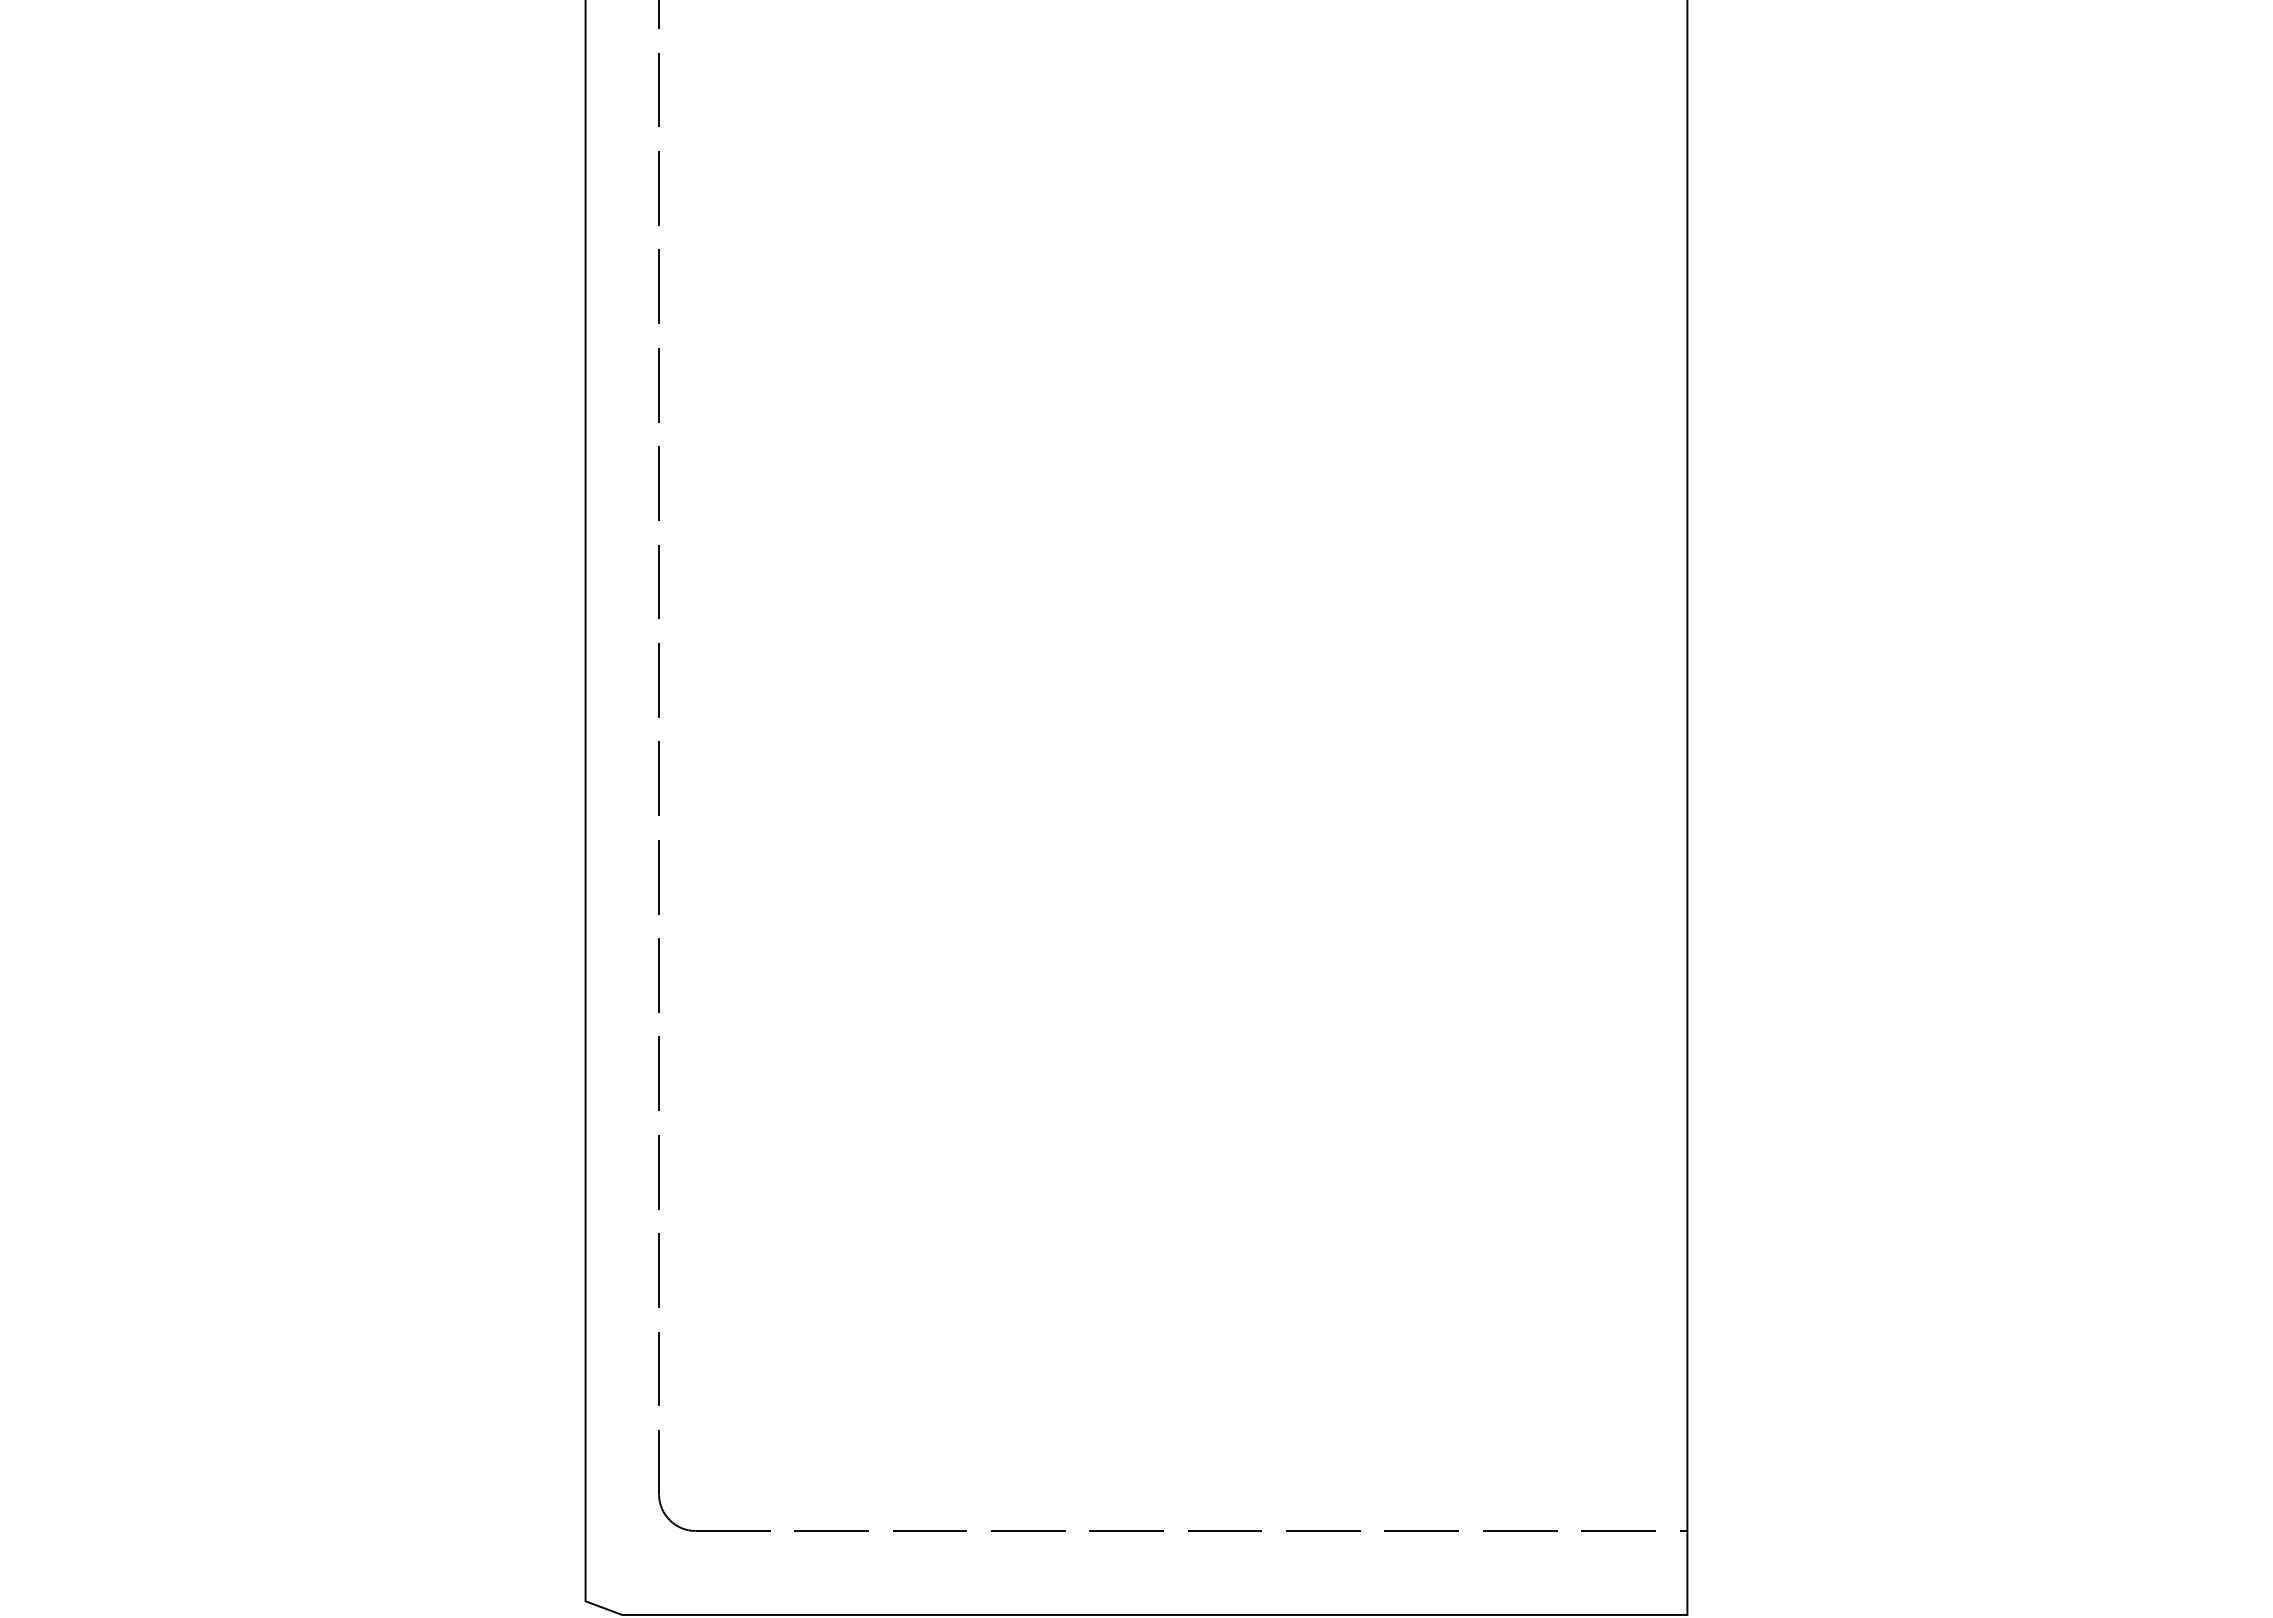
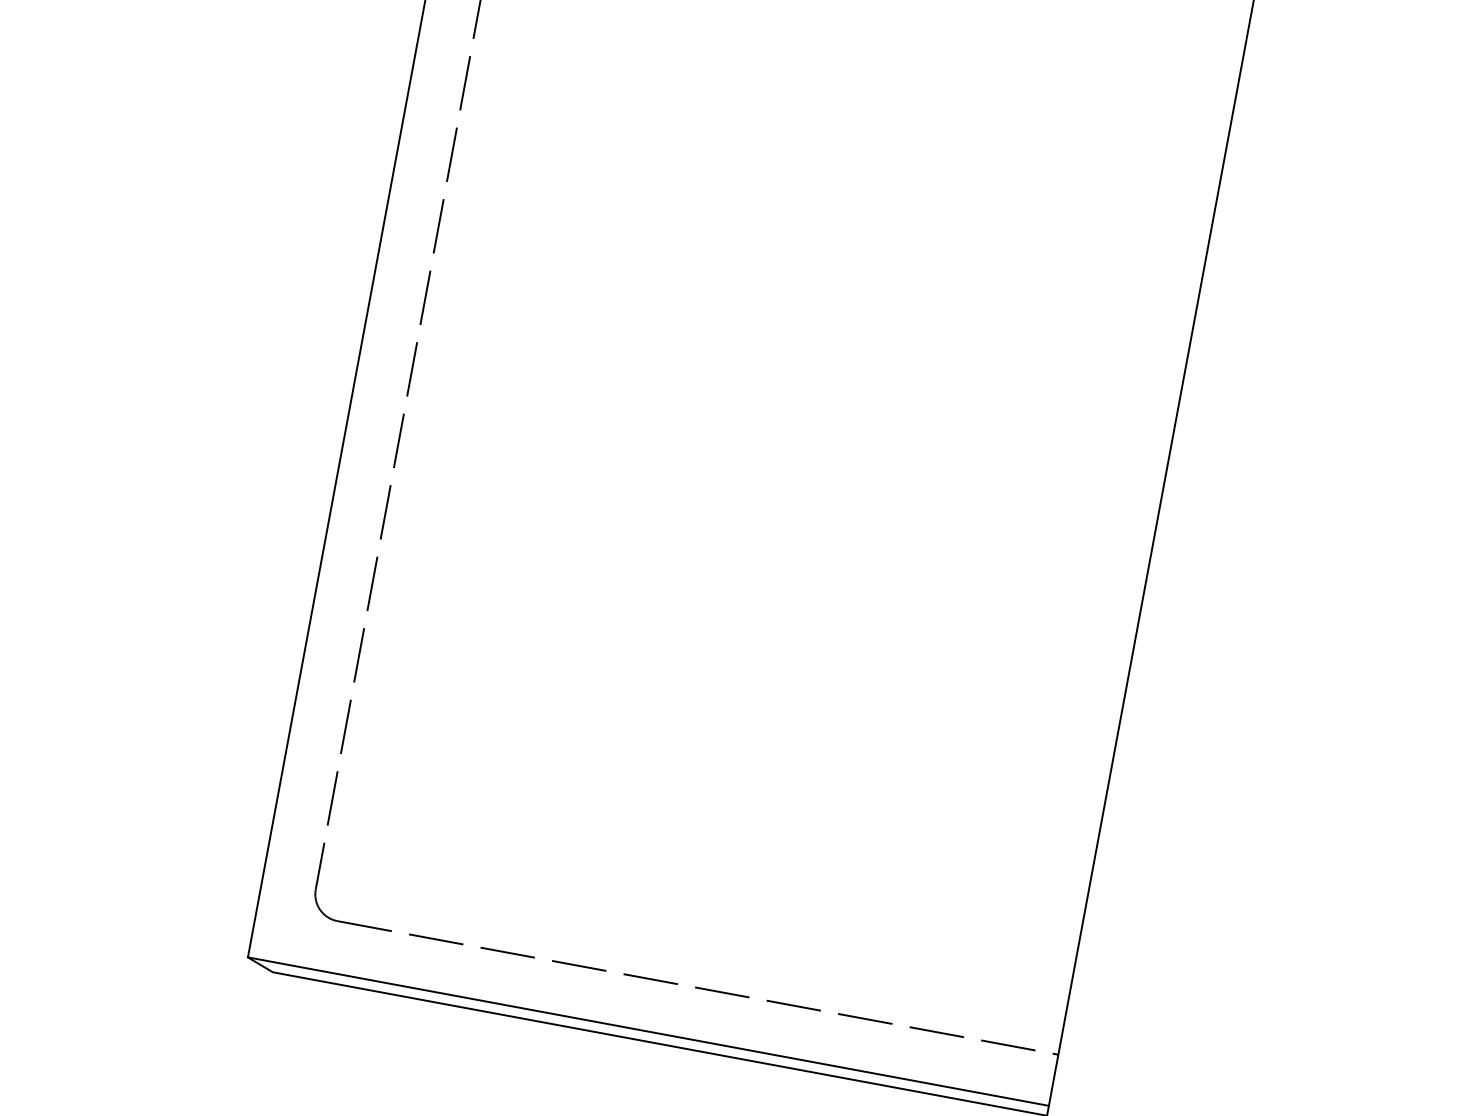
line: (1136, 1601) -> (648, 1031), added

